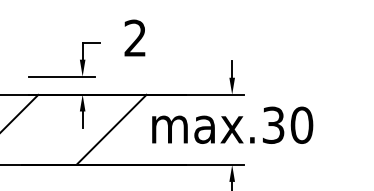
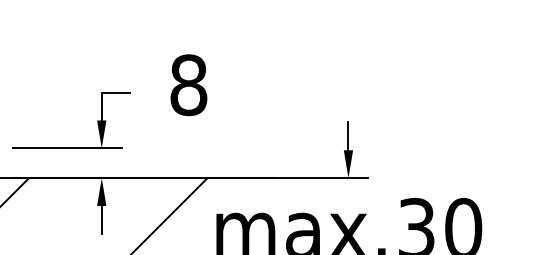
text: (135, 37) -> (188, 83), 2 -> 8

